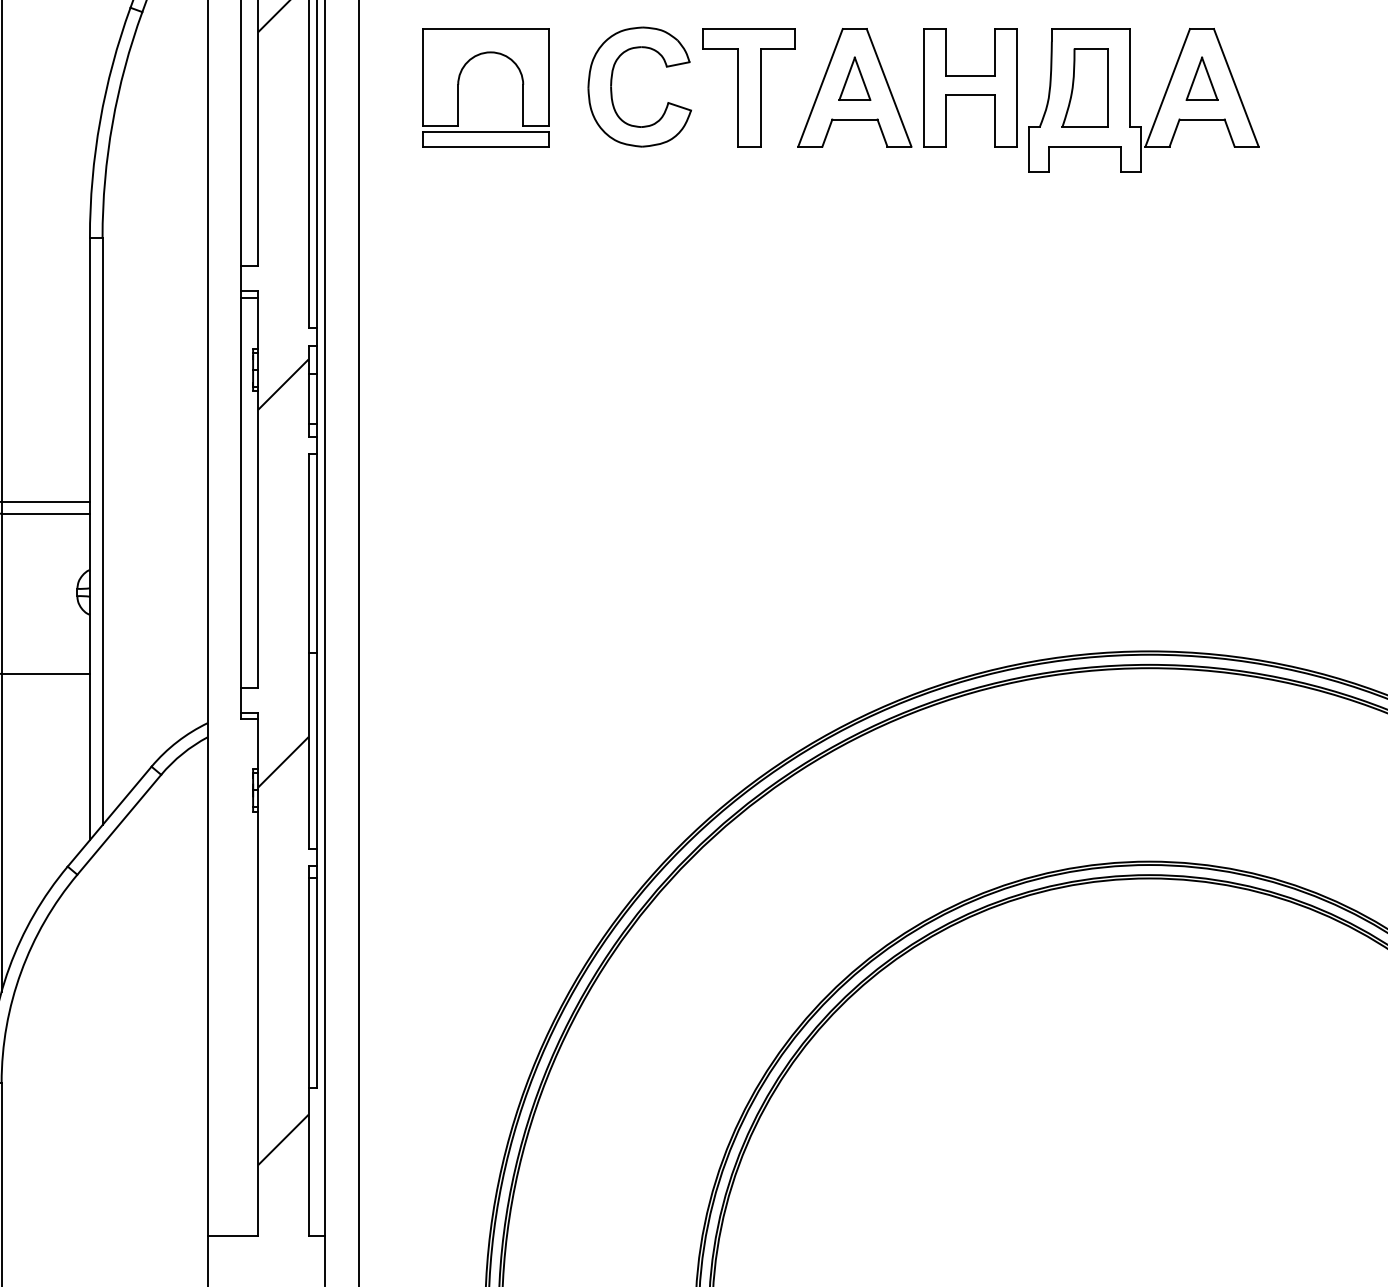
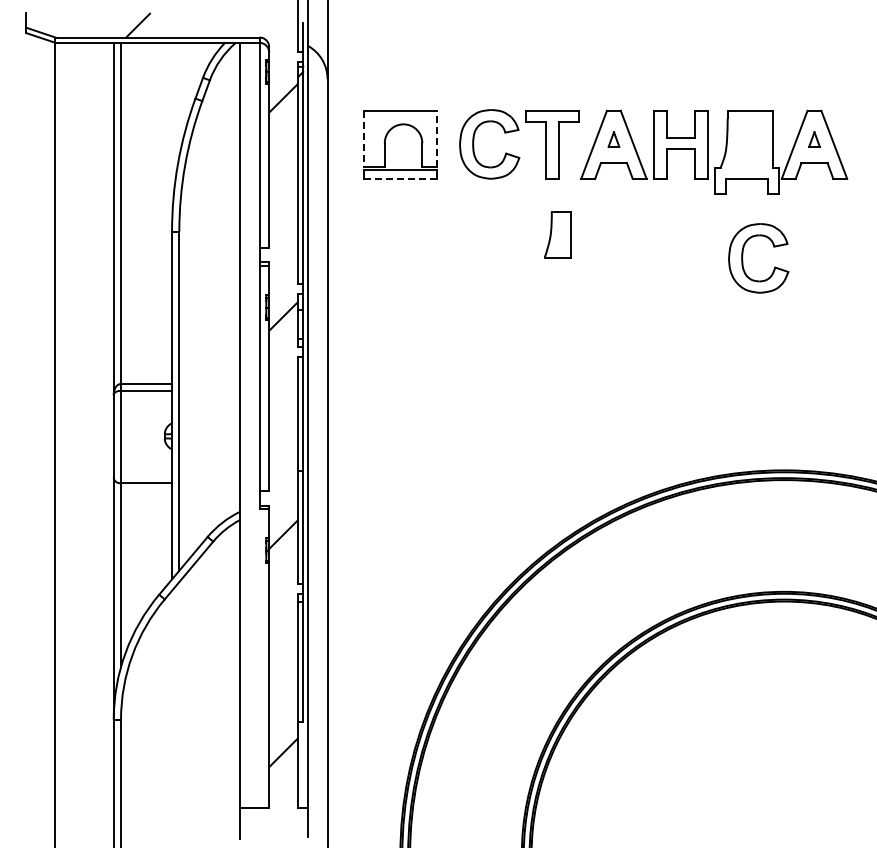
line: (549, 76) -> (437, 138), solid -> dashed
line: (423, 78) -> (364, 139), solid -> dashed
part: (854, 78) -> (613, 139), size x0.6
part: (1202, 78) -> (814, 139), size x0.6
part: (1084, 87) -> (557, 234), moved
line: (485, 146) -> (400, 178), solid -> dashed
part: (1079, 281) -> (743, 256), added

